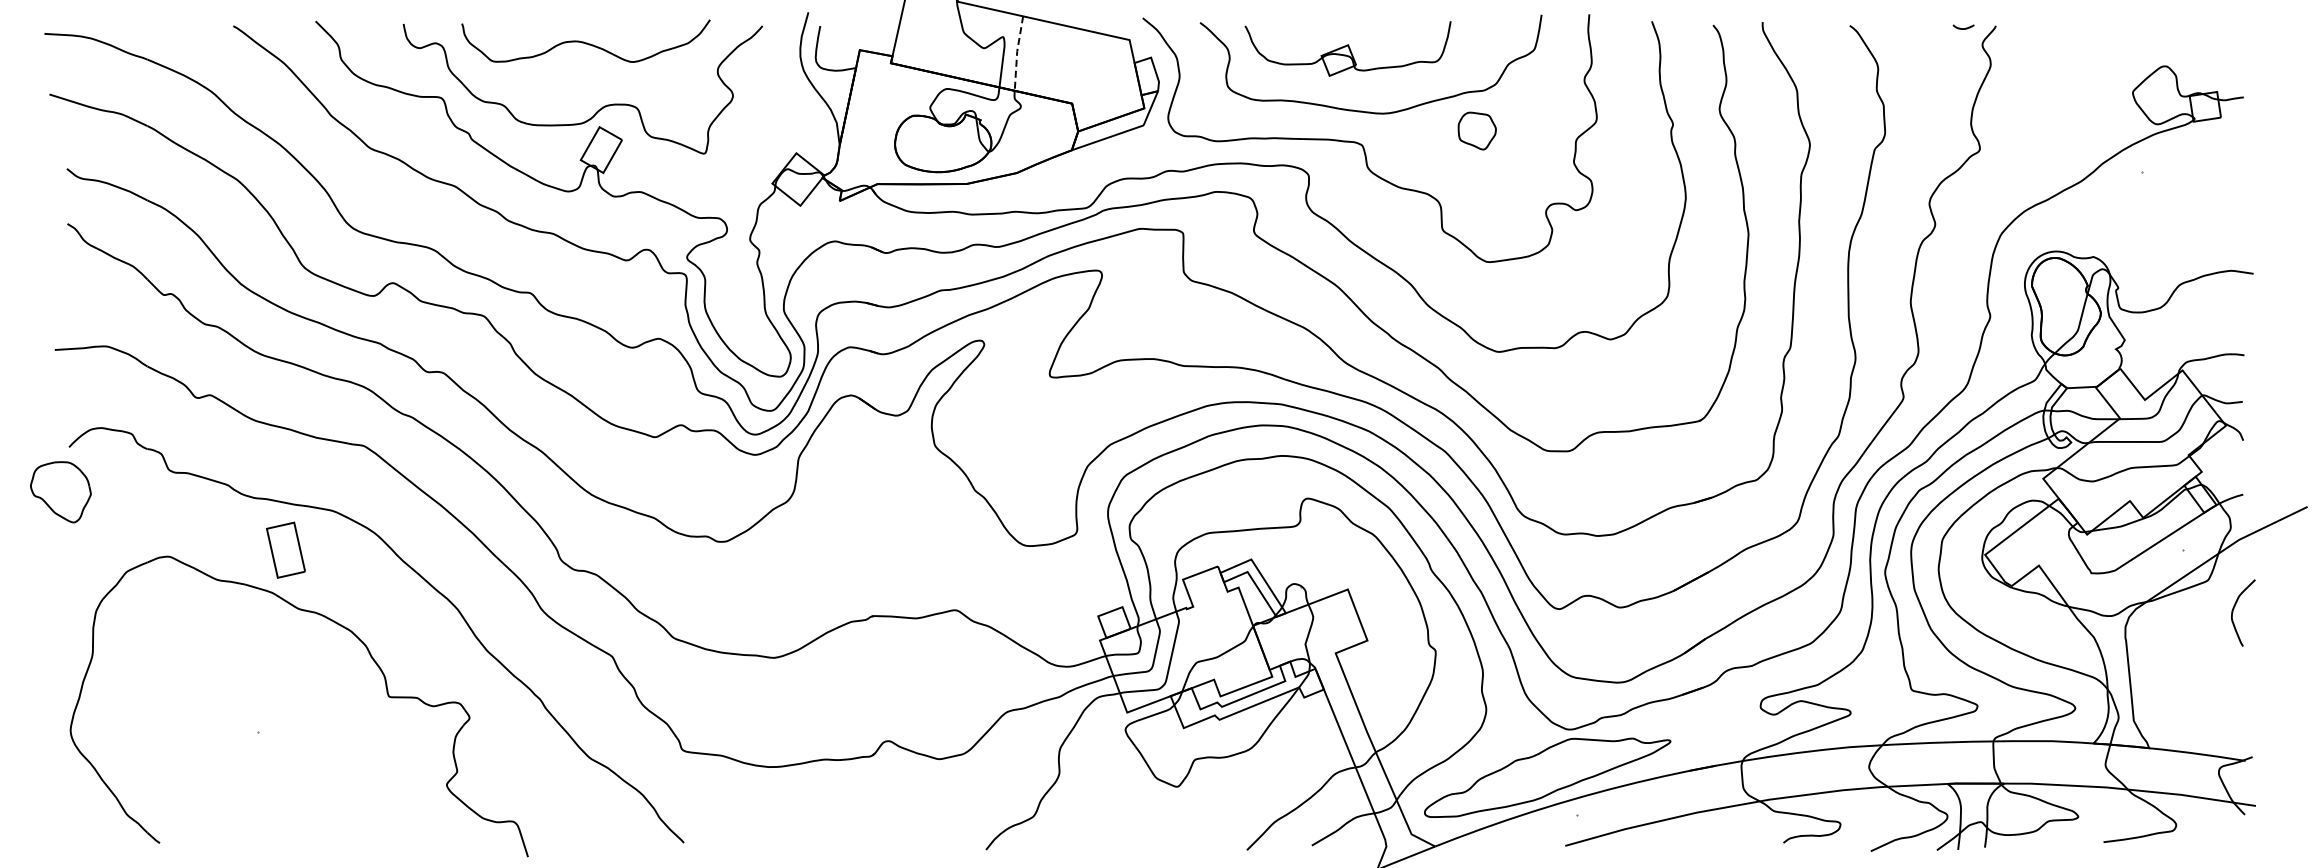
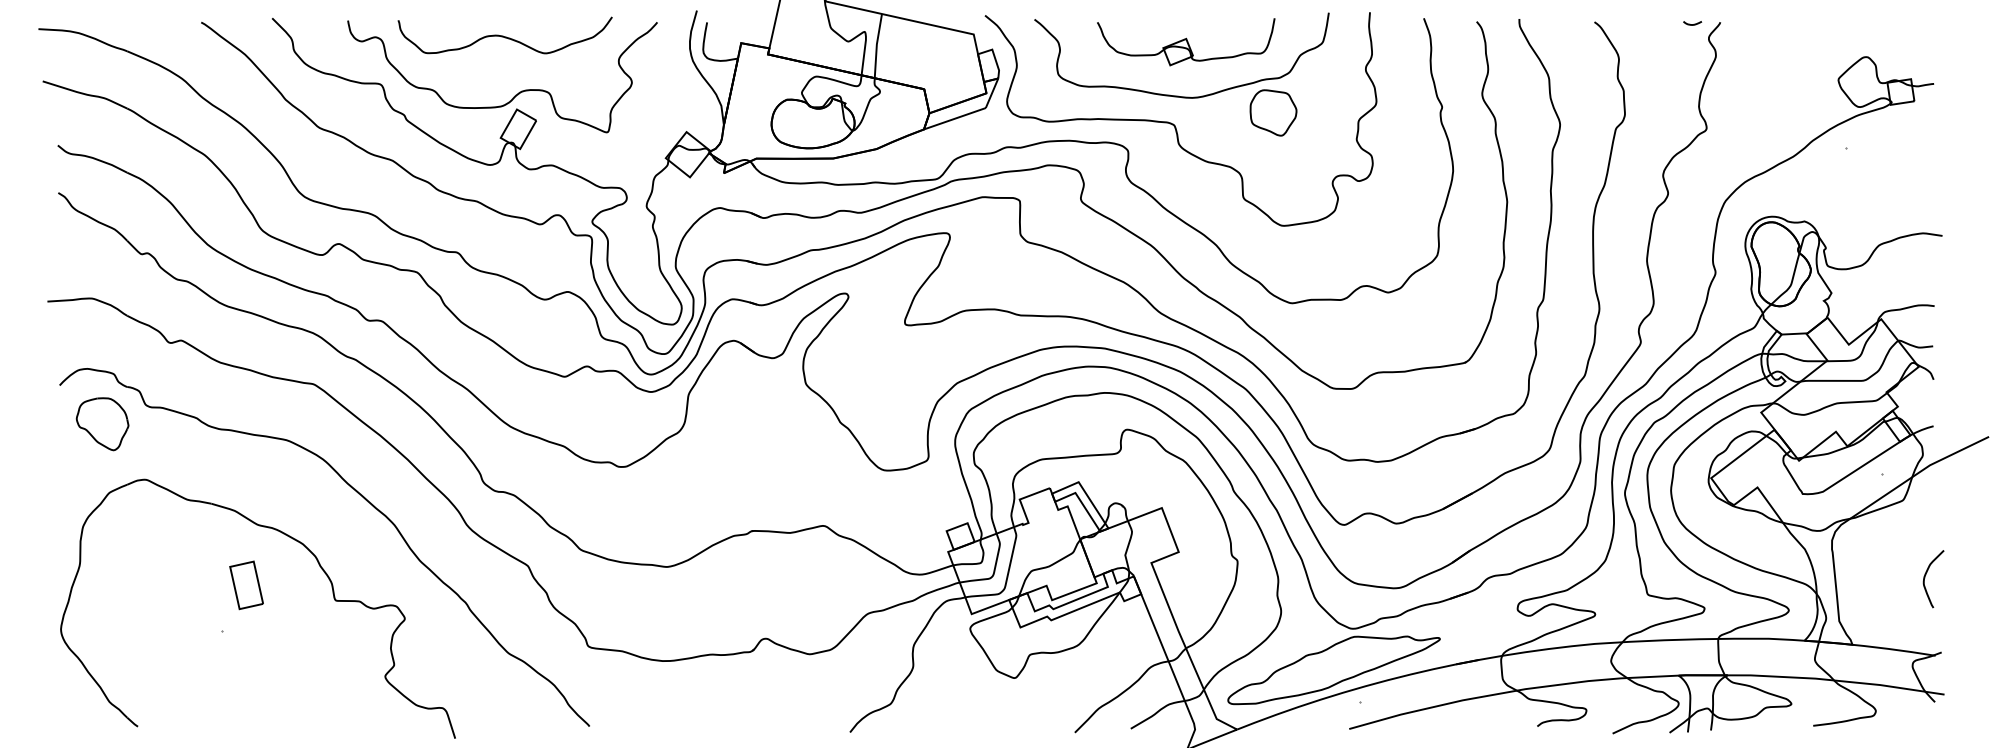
part: (1347, 48) -> (1185, 41), moved
line: (1017, 53) -> (877, 46), dashed -> solid
part: (1476, 130) -> (1272, 112), size x1.43
part: (60, 492) -> (102, 424), moved
part: (285, 549) -> (246, 584), moved
curve: (2234, 609) -> (1926, 576), moved

